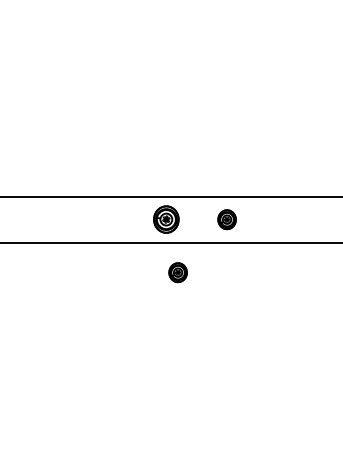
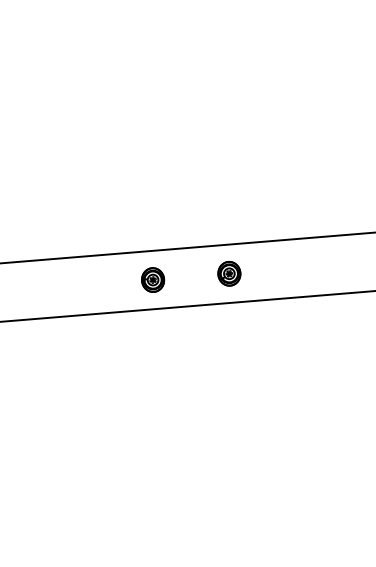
part: (166, 219) -> (153, 279), size x0.71
part: (177, 272) -> (172, 345), removed

